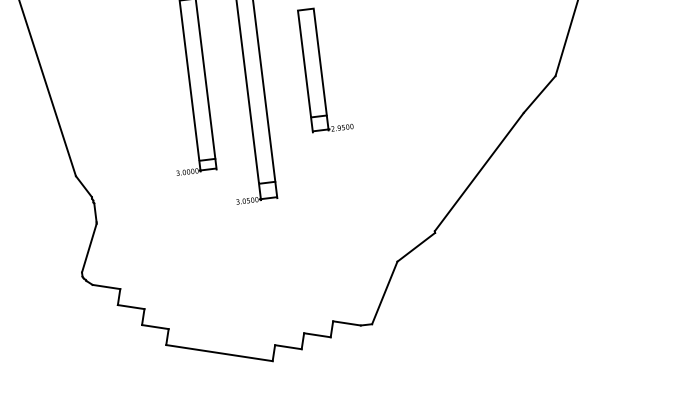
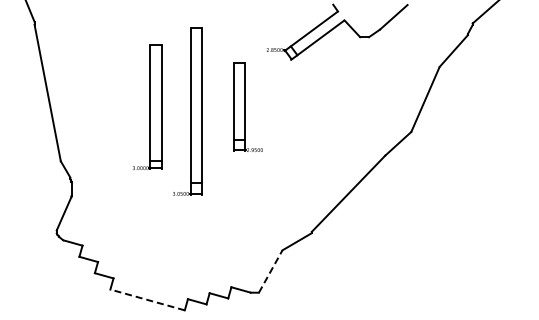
line: (384, 292) -> (270, 271), solid -> dashed
line: (219, 352) -> (147, 299), solid -> dashed

